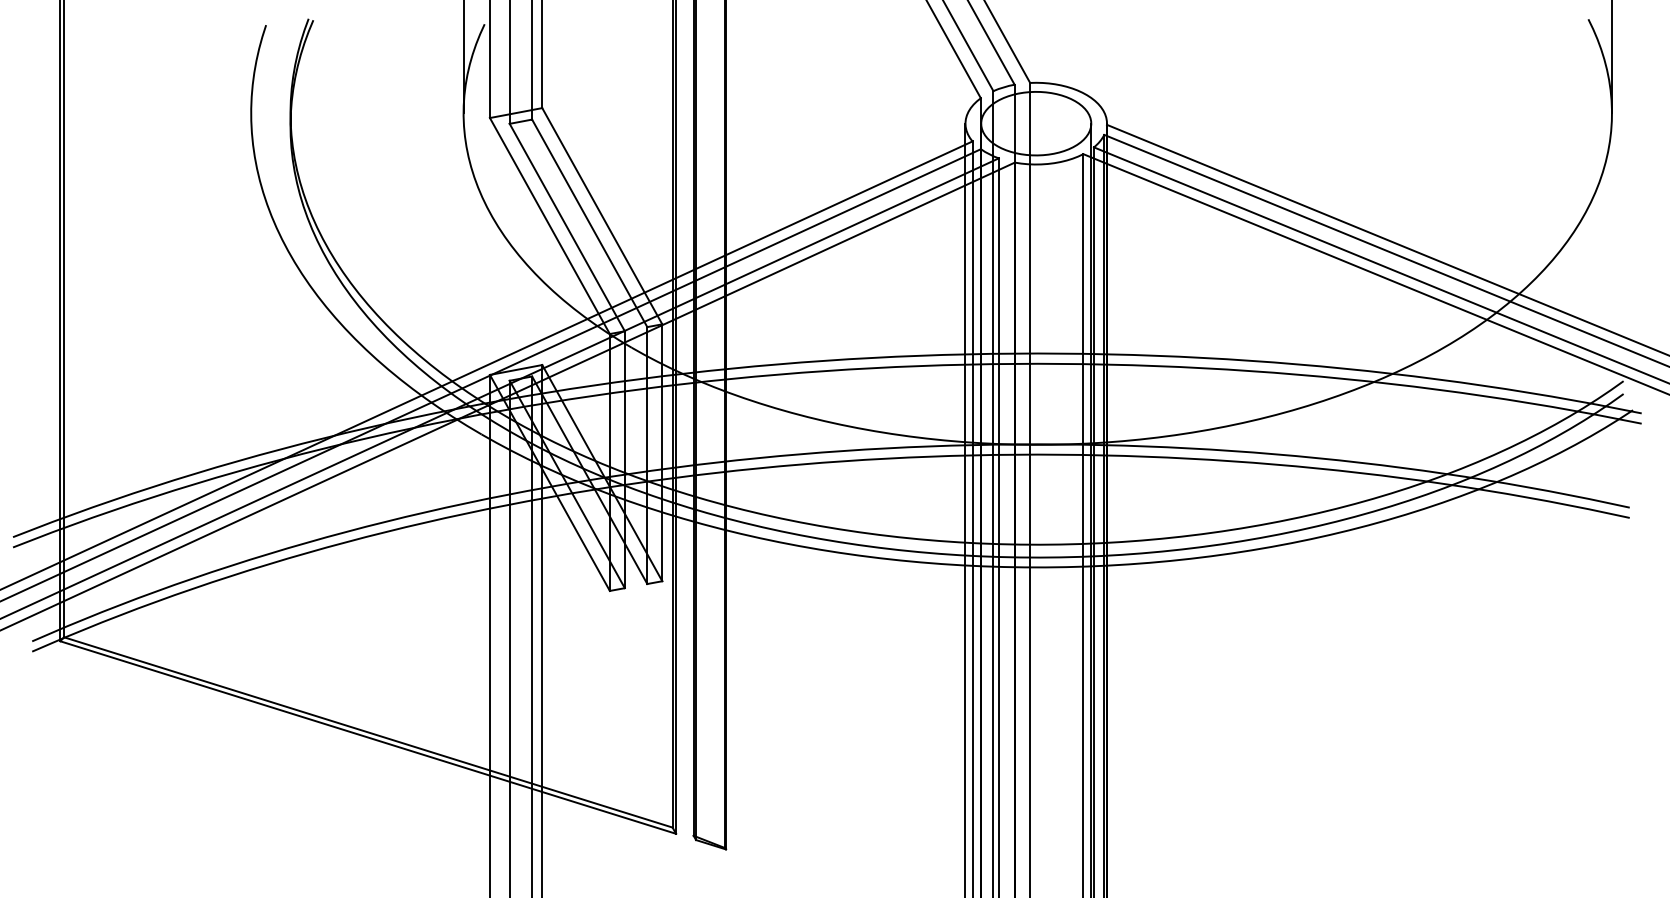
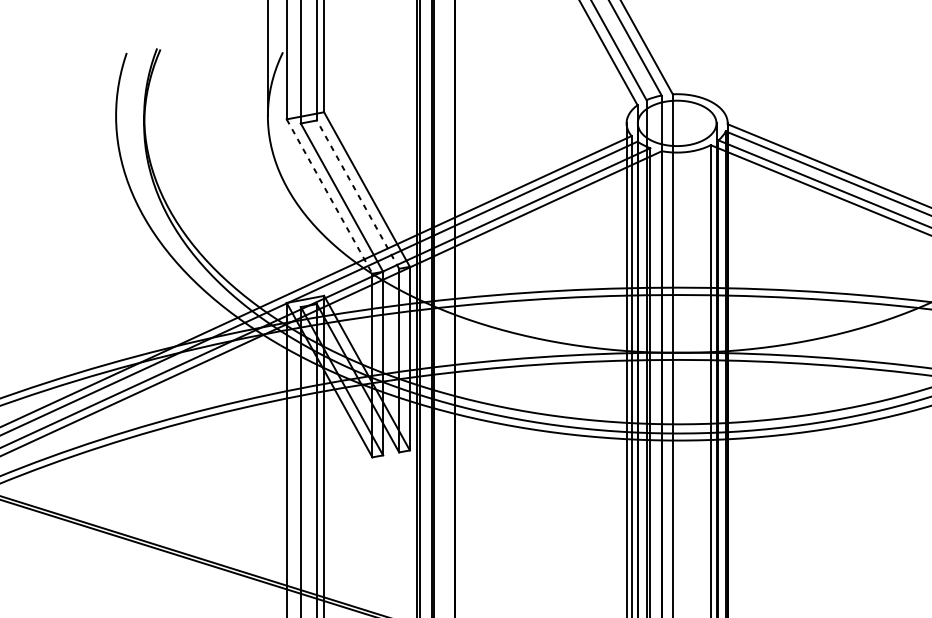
line: (589, 223) -> (357, 194), solid -> dashed
line: (549, 226) -> (329, 196), solid -> dashed

